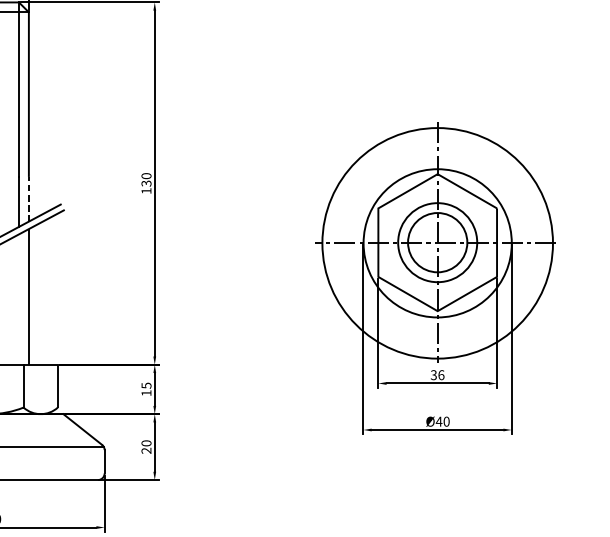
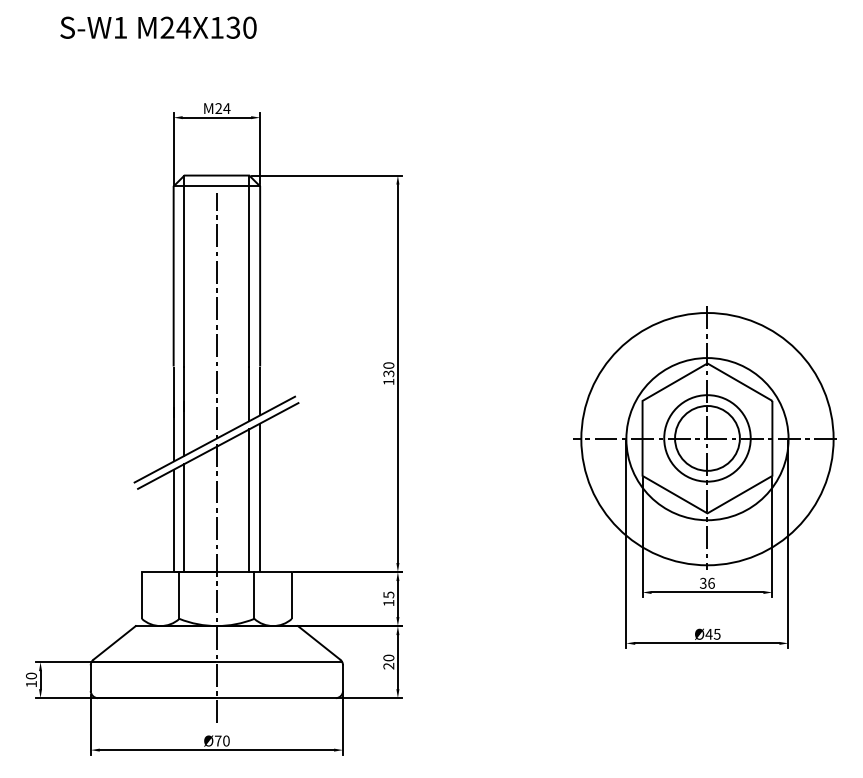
line: (29, 198) -> (260, 390), dashed -> solid
line: (19, 299) -> (249, 500), added
text: (445, 420) -> (716, 633), Ø40 -> Ø45

